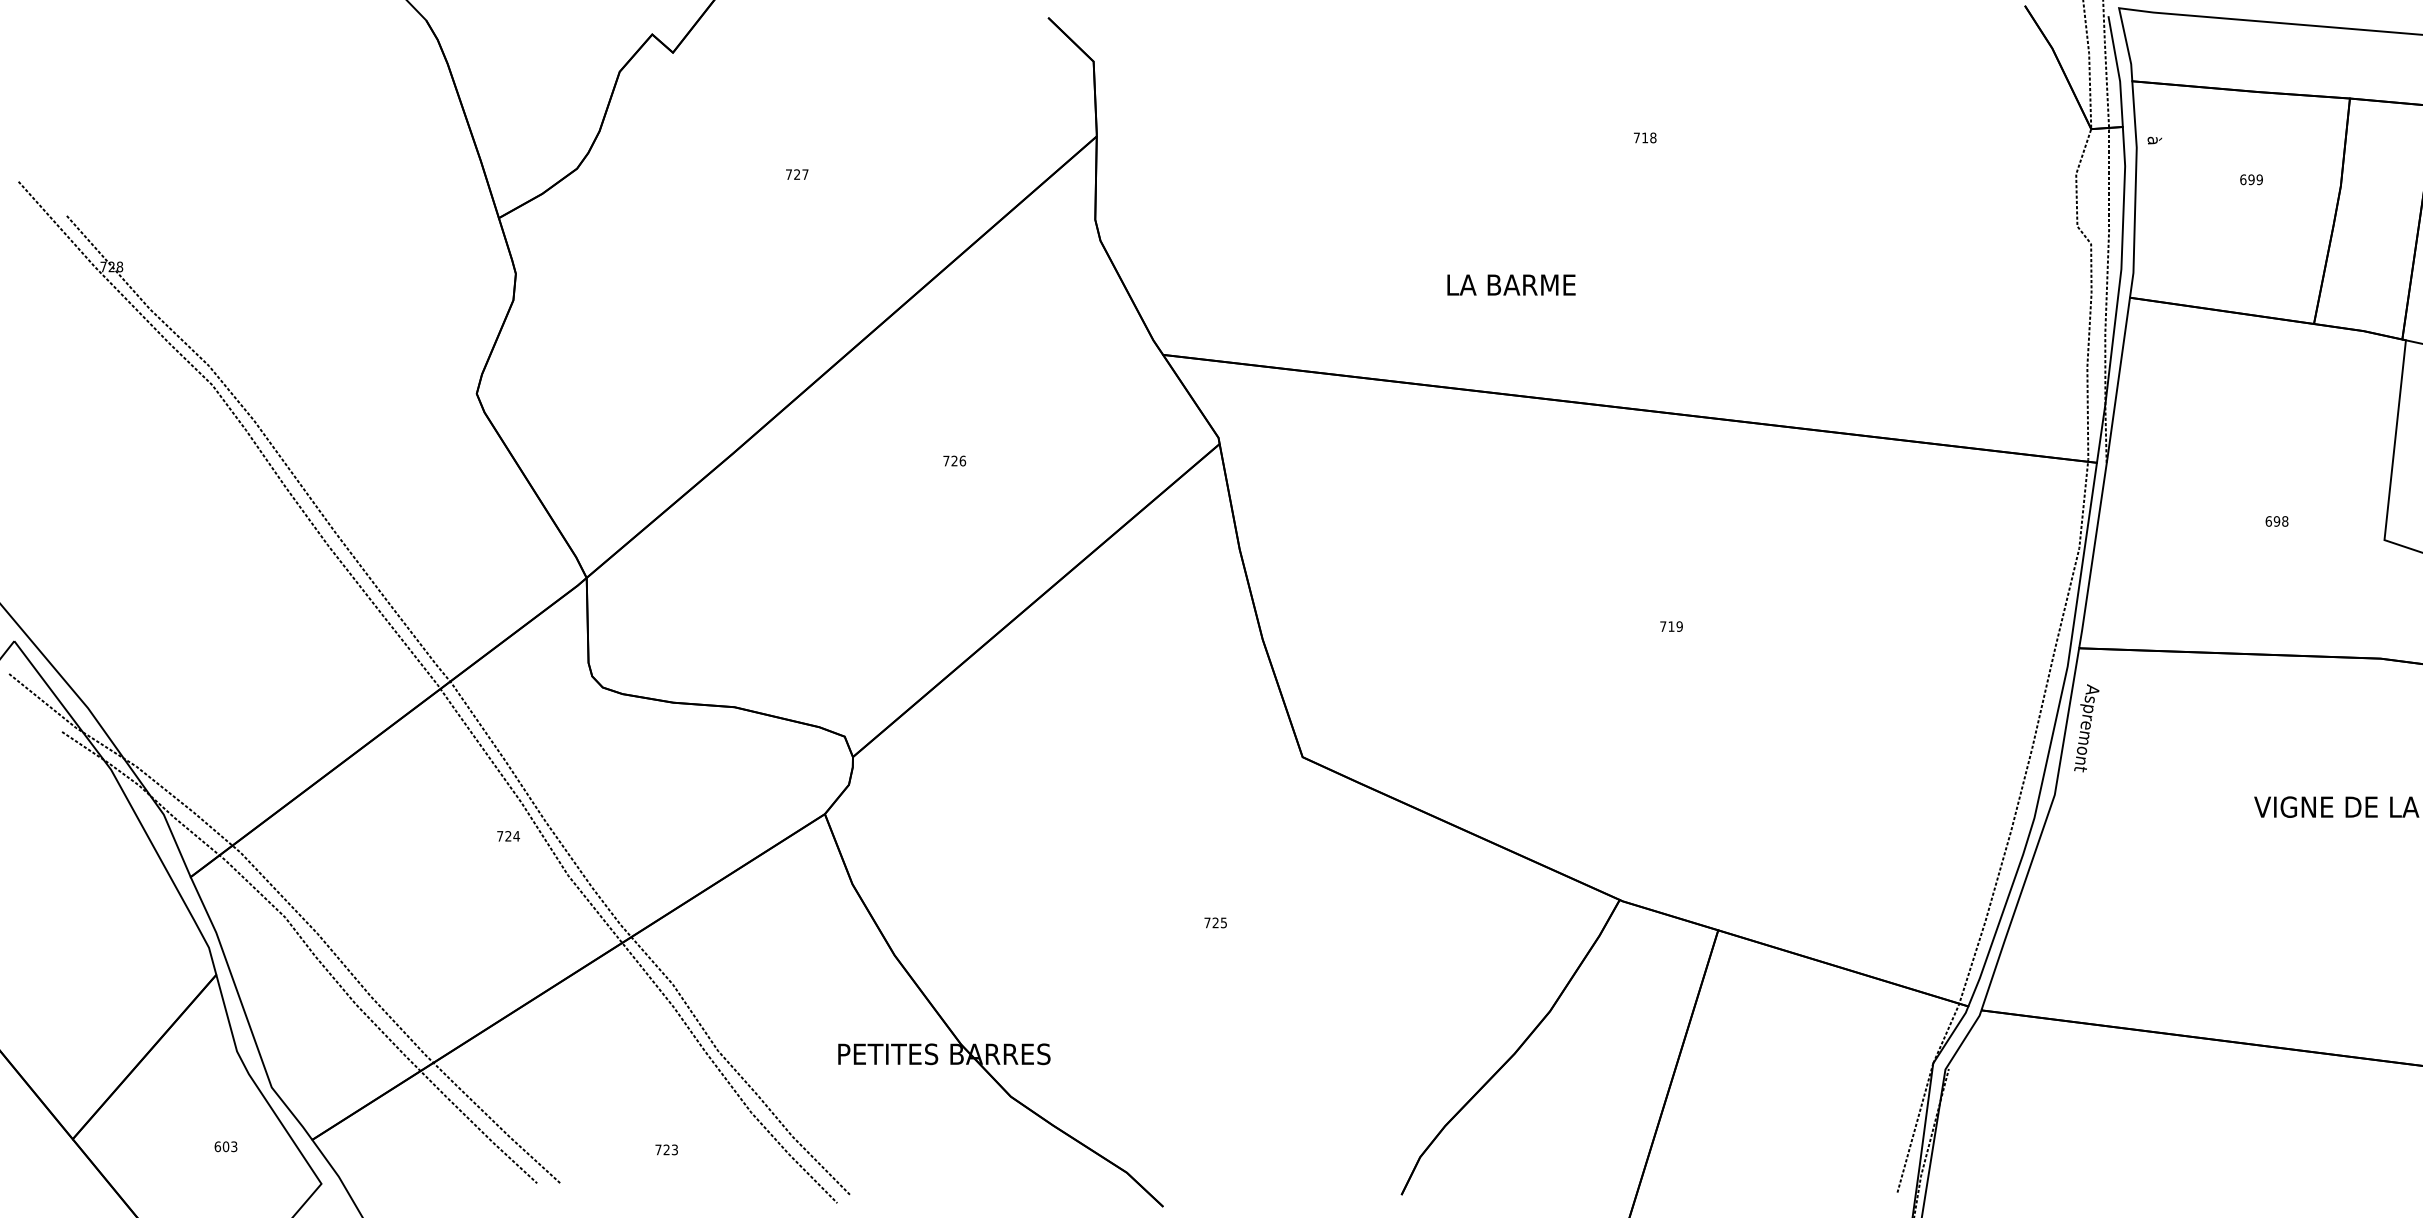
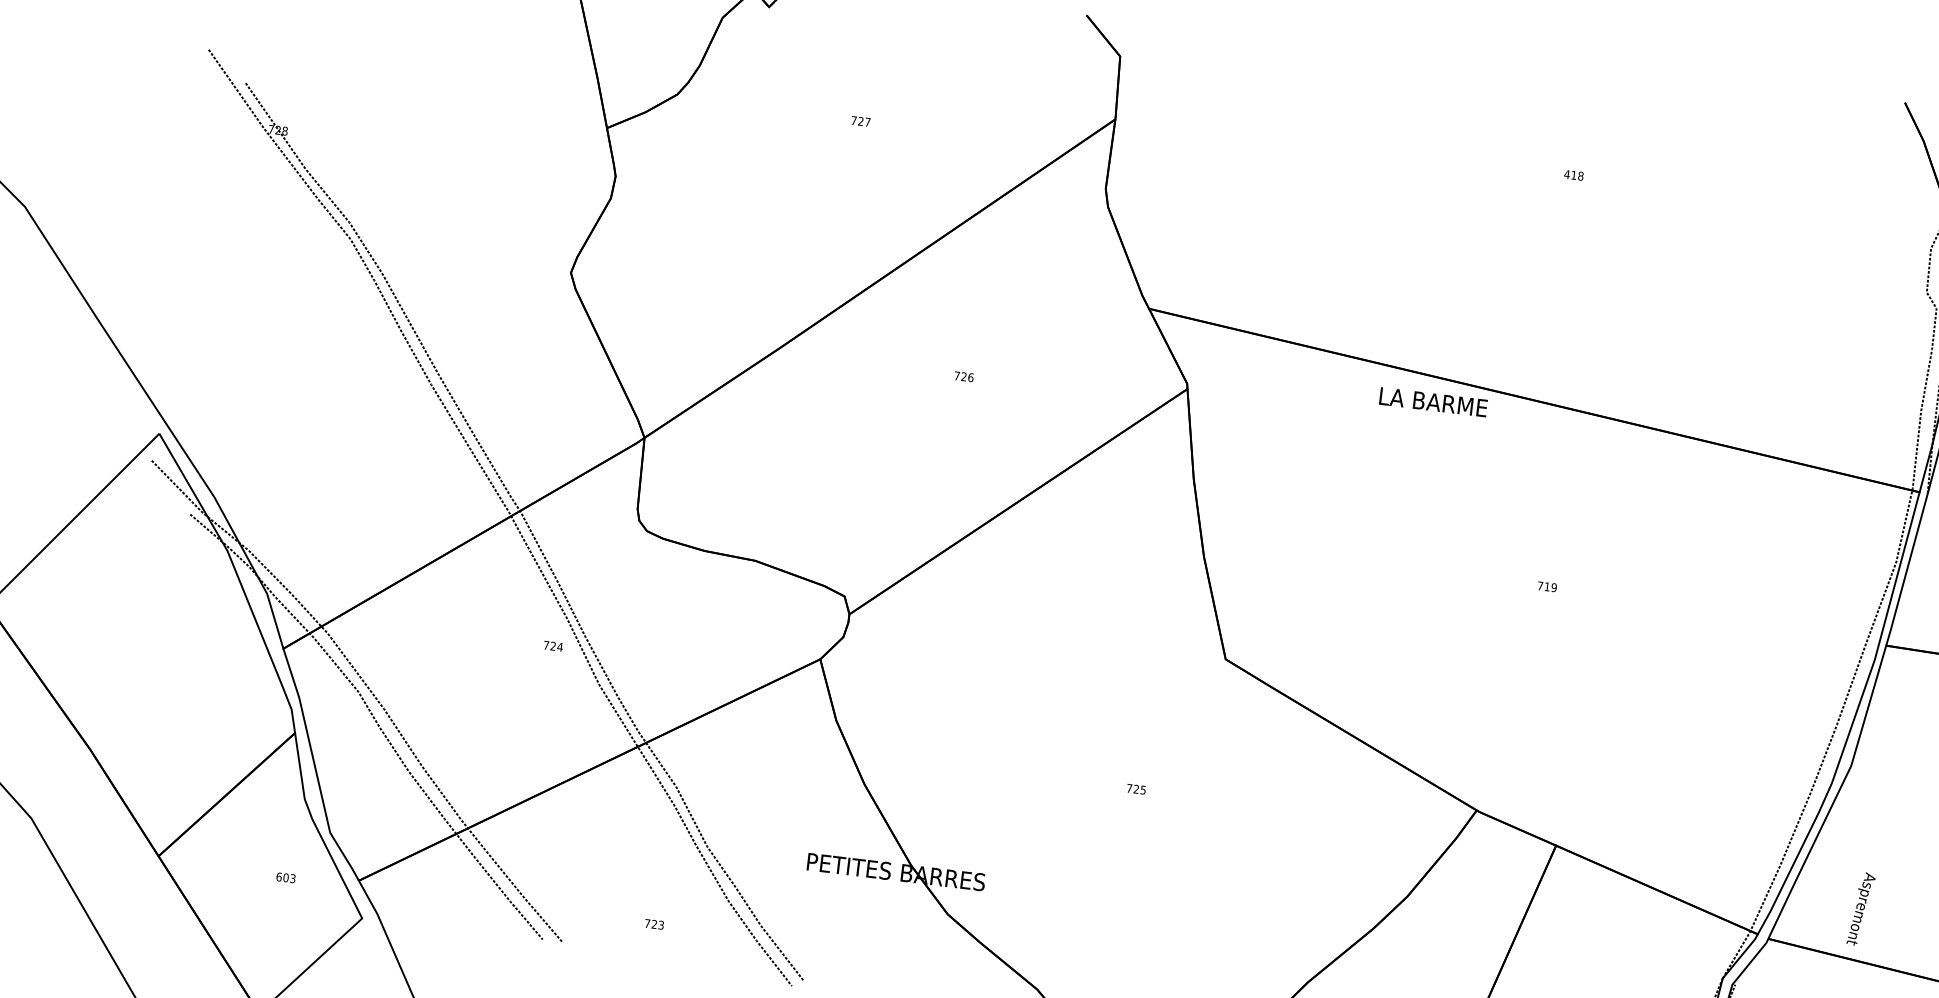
text: (1636, 137) -> (1566, 174), 718 -> 418
text: (1511, 284) -> (1433, 401), moved
text: (2086, 728) -> (1861, 909), moved

